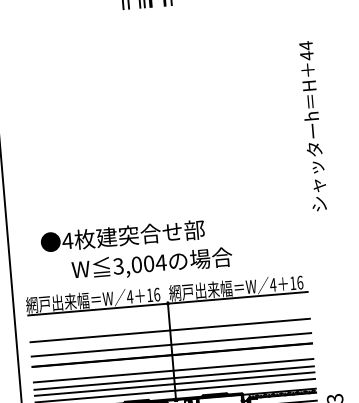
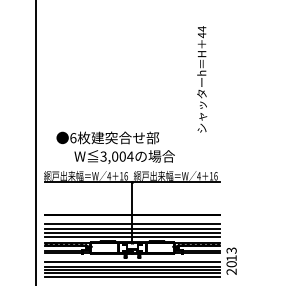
text: (313, 126) -> (202, 79), moved
text: (68, 241) -> (73, 138), 4 -> 6
line: (170, 330) -> (132, 199), removed
line: (171, 345) -> (132, 208), removed

